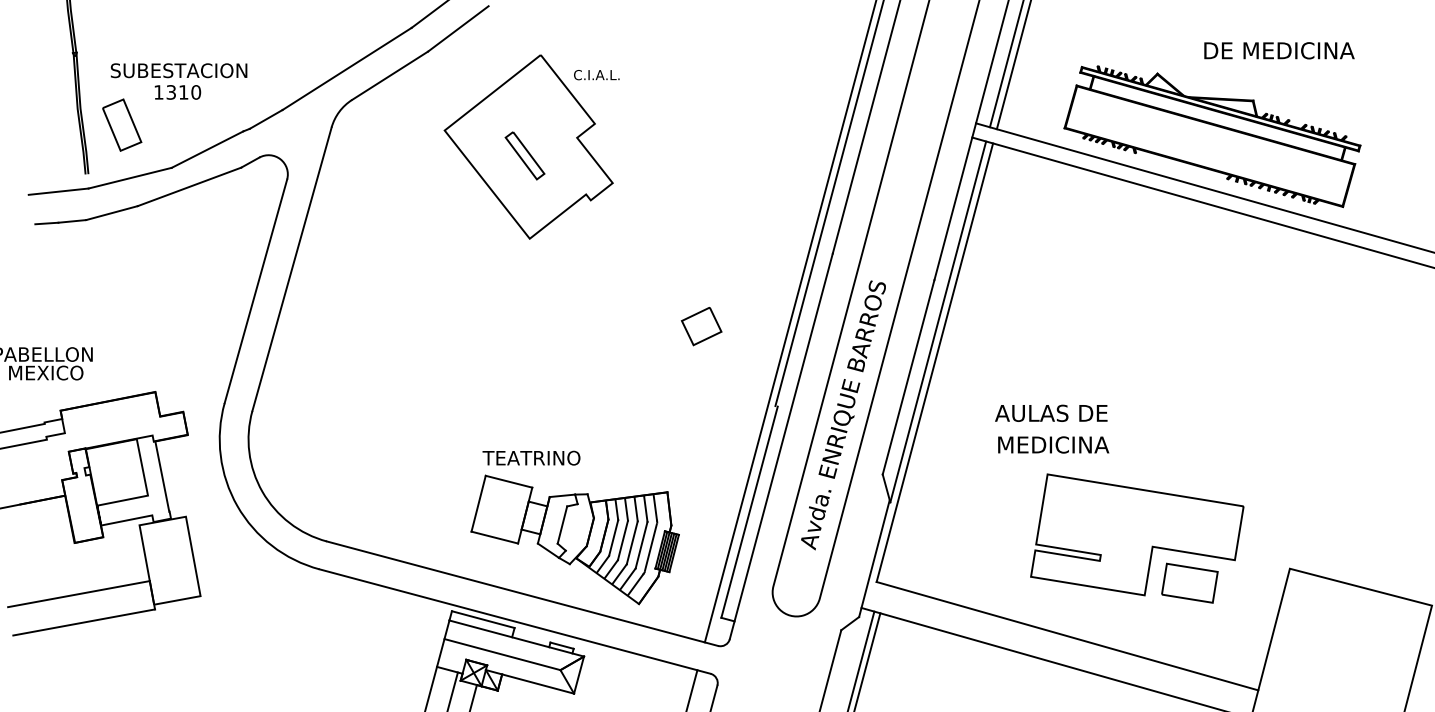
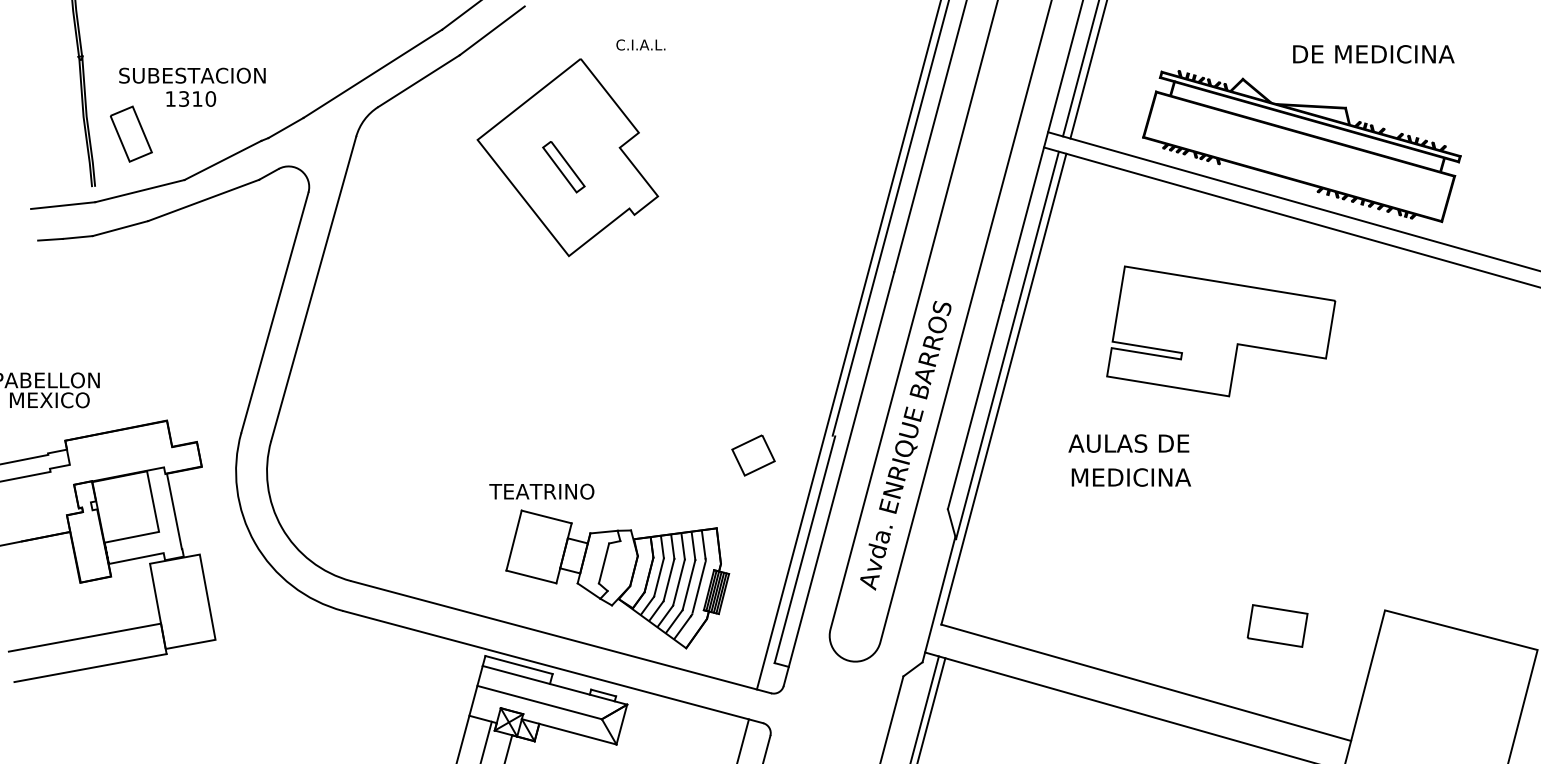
text: (596, 75) -> (640, 45), moved
part: (701, 326) -> (753, 455), moved
text: (531, 457) -> (541, 490), moved
part: (1137, 534) -> (1221, 331), moved

